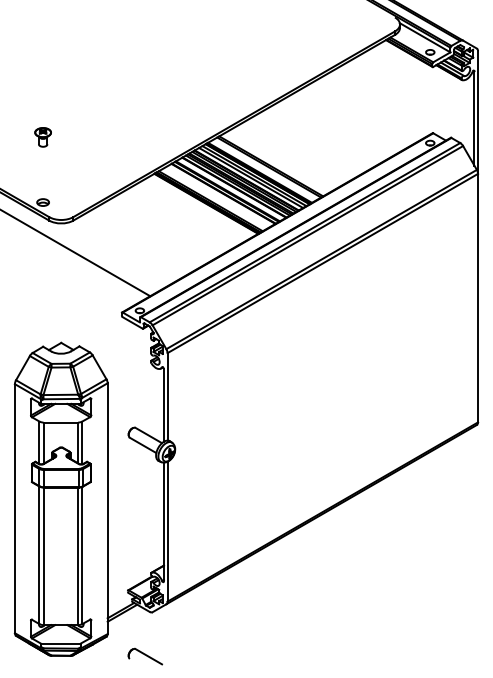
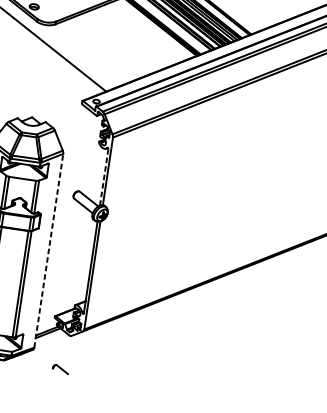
line: (163, 404) -> (103, 176), solid -> dashed
line: (107, 508) -> (48, 250), solid -> dashed
part: (145, 656) -> (60, 369), size x0.6

